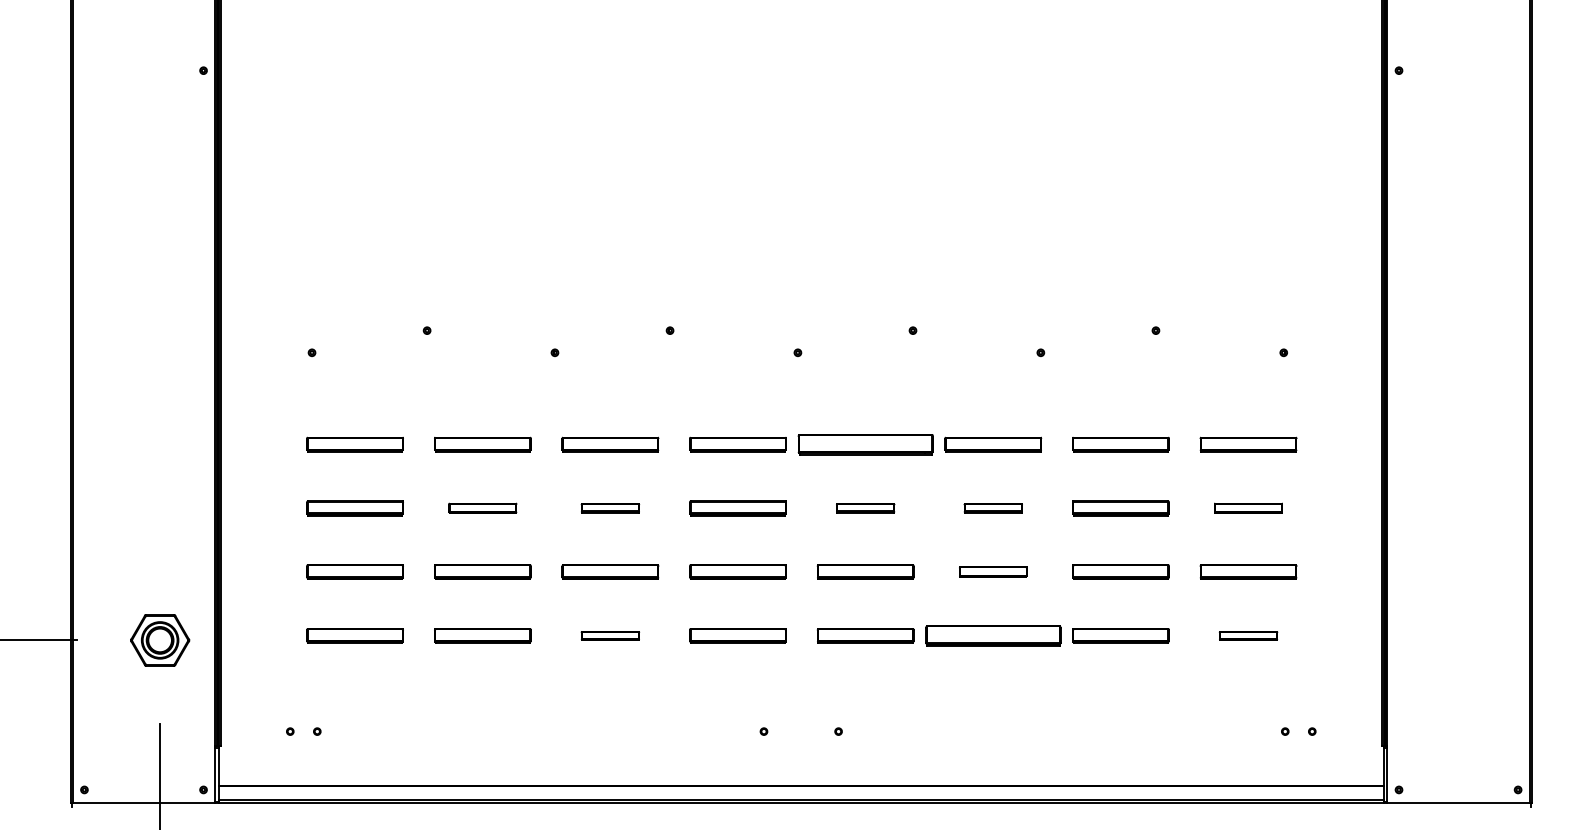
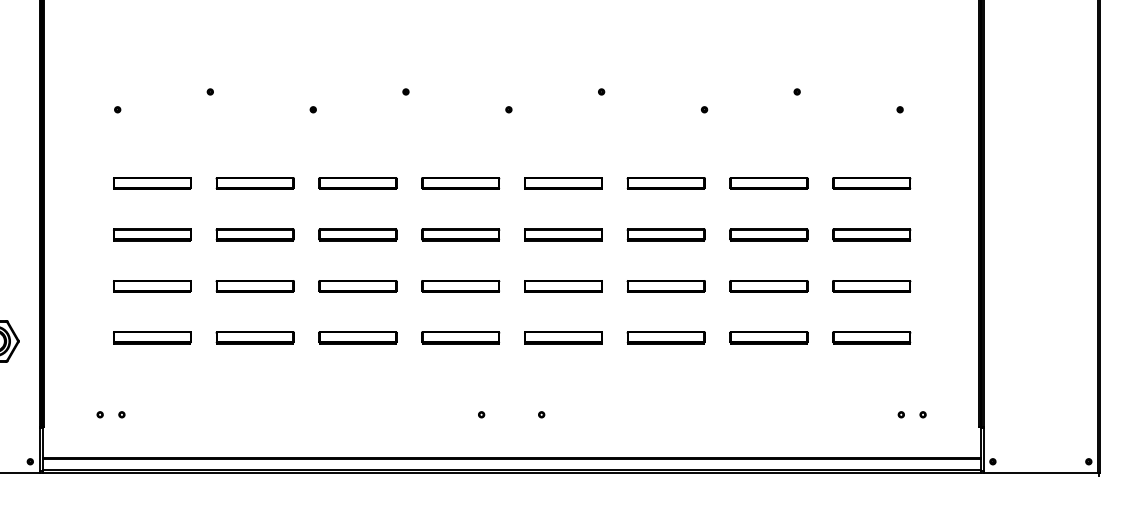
part: (865, 444) -> (563, 183), size x0.71
part: (482, 508) -> (254, 235), size x1.43
part: (610, 508) -> (358, 235), size x1.67
part: (865, 508) -> (563, 235), size x1.67
part: (993, 508) -> (666, 235), size x1.67
part: (1248, 508) -> (871, 235), size x1.43
part: (993, 571) -> (666, 285), size x1.43
part: (610, 635) -> (358, 337), size x1.67
part: (992, 635) -> (665, 337), size x0.71
part: (1248, 635) -> (871, 337), size x1.67

